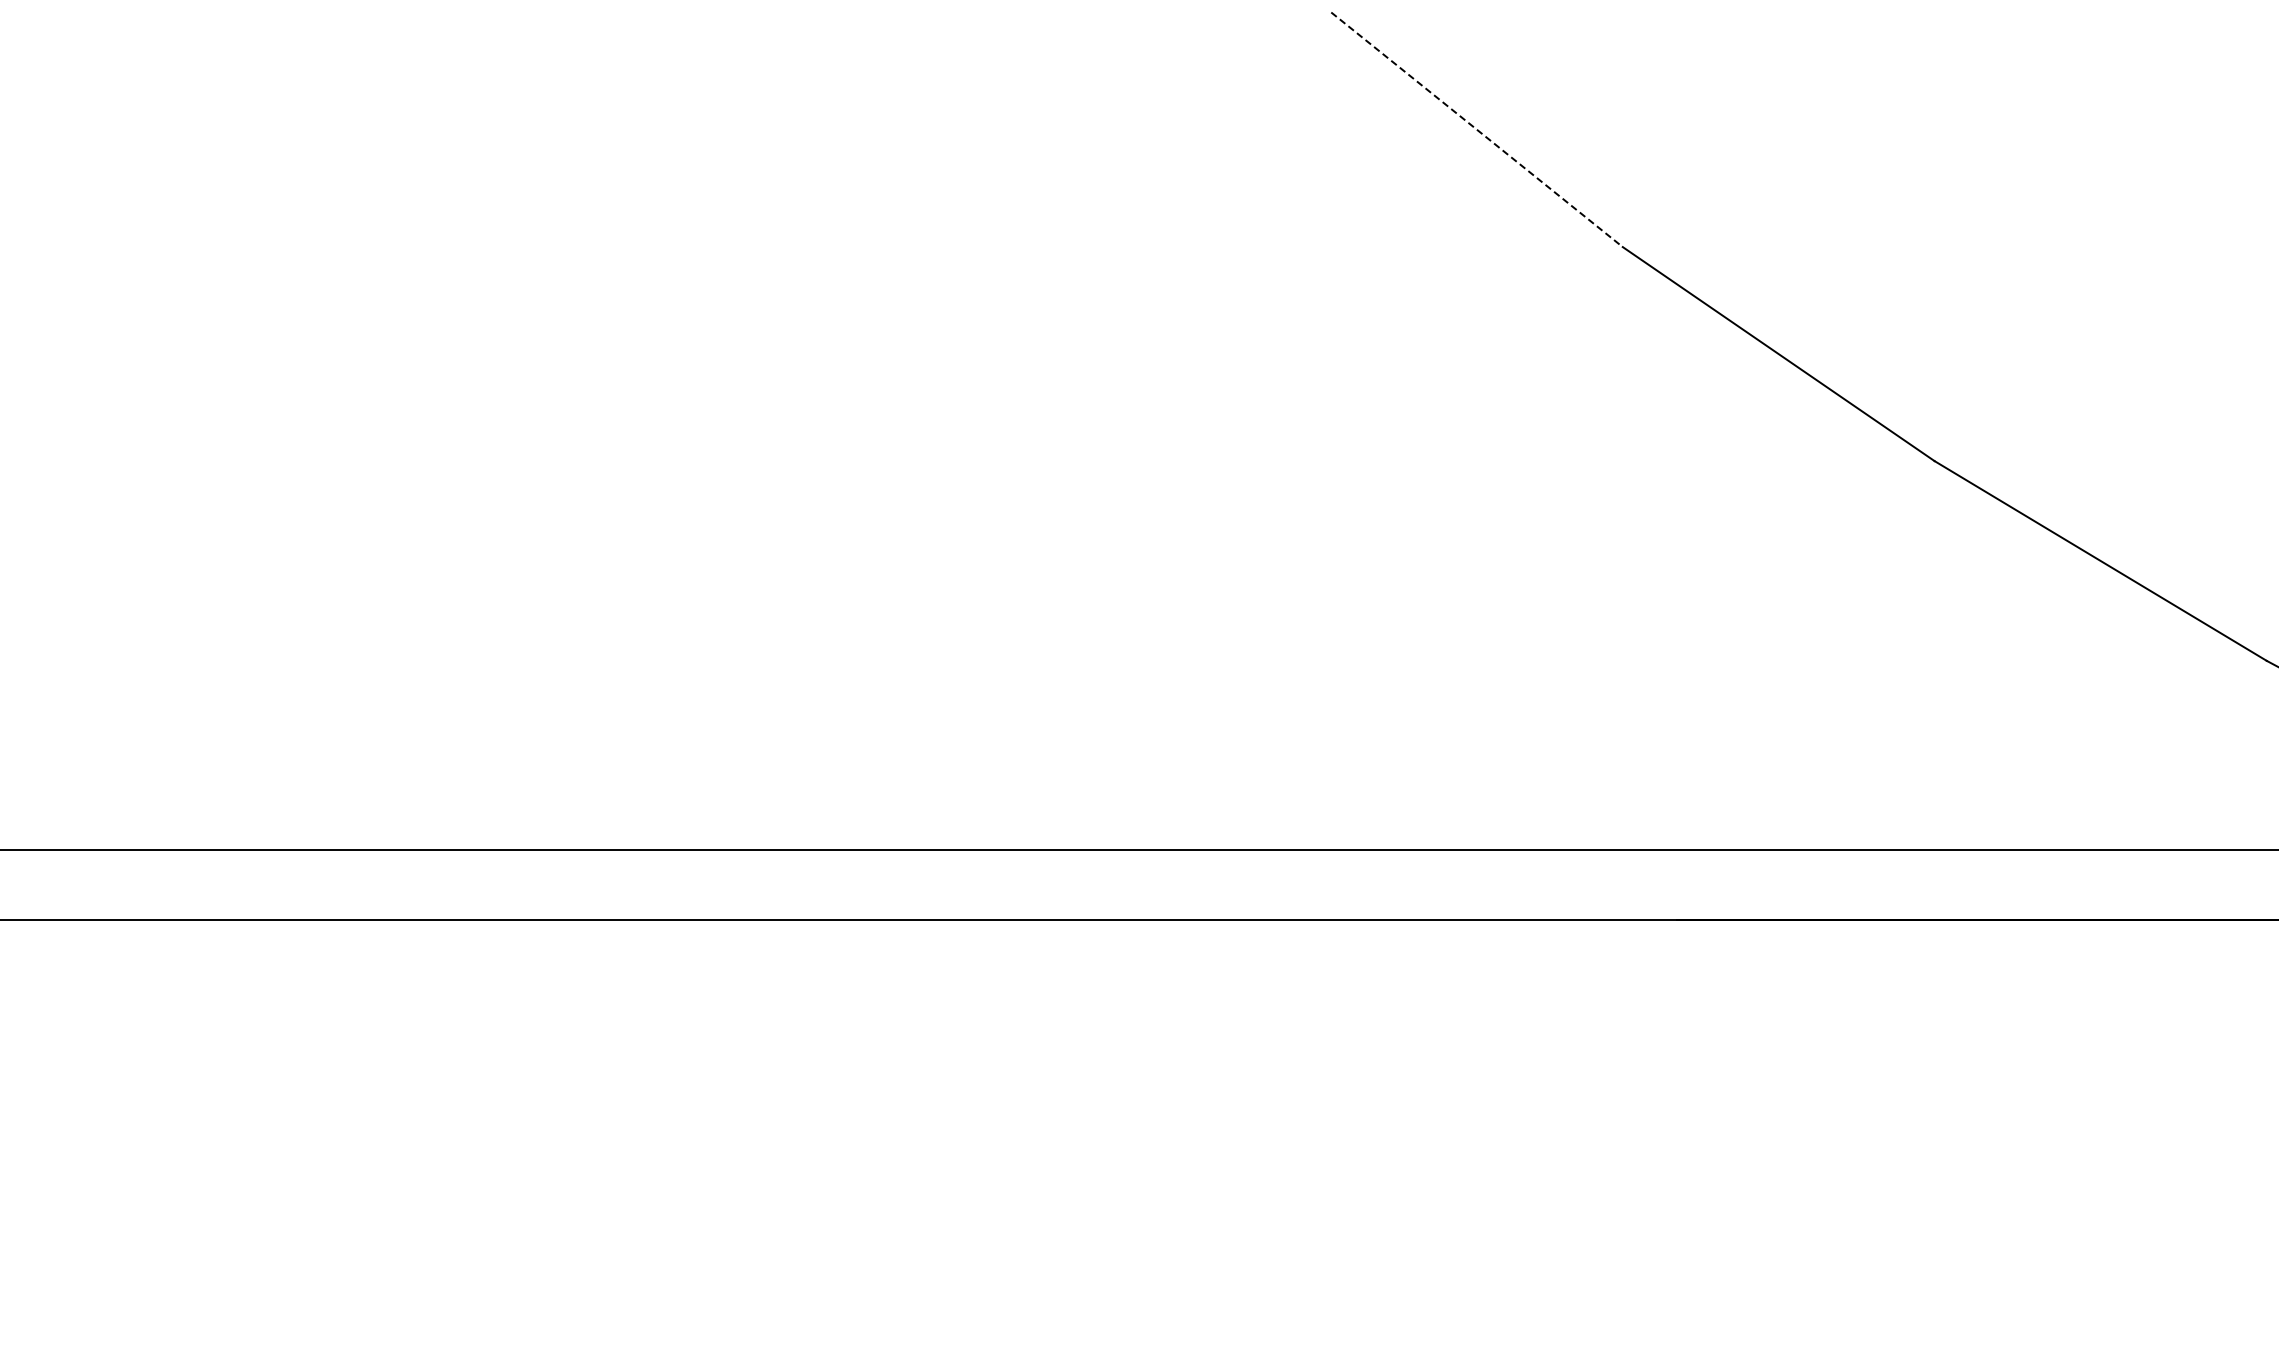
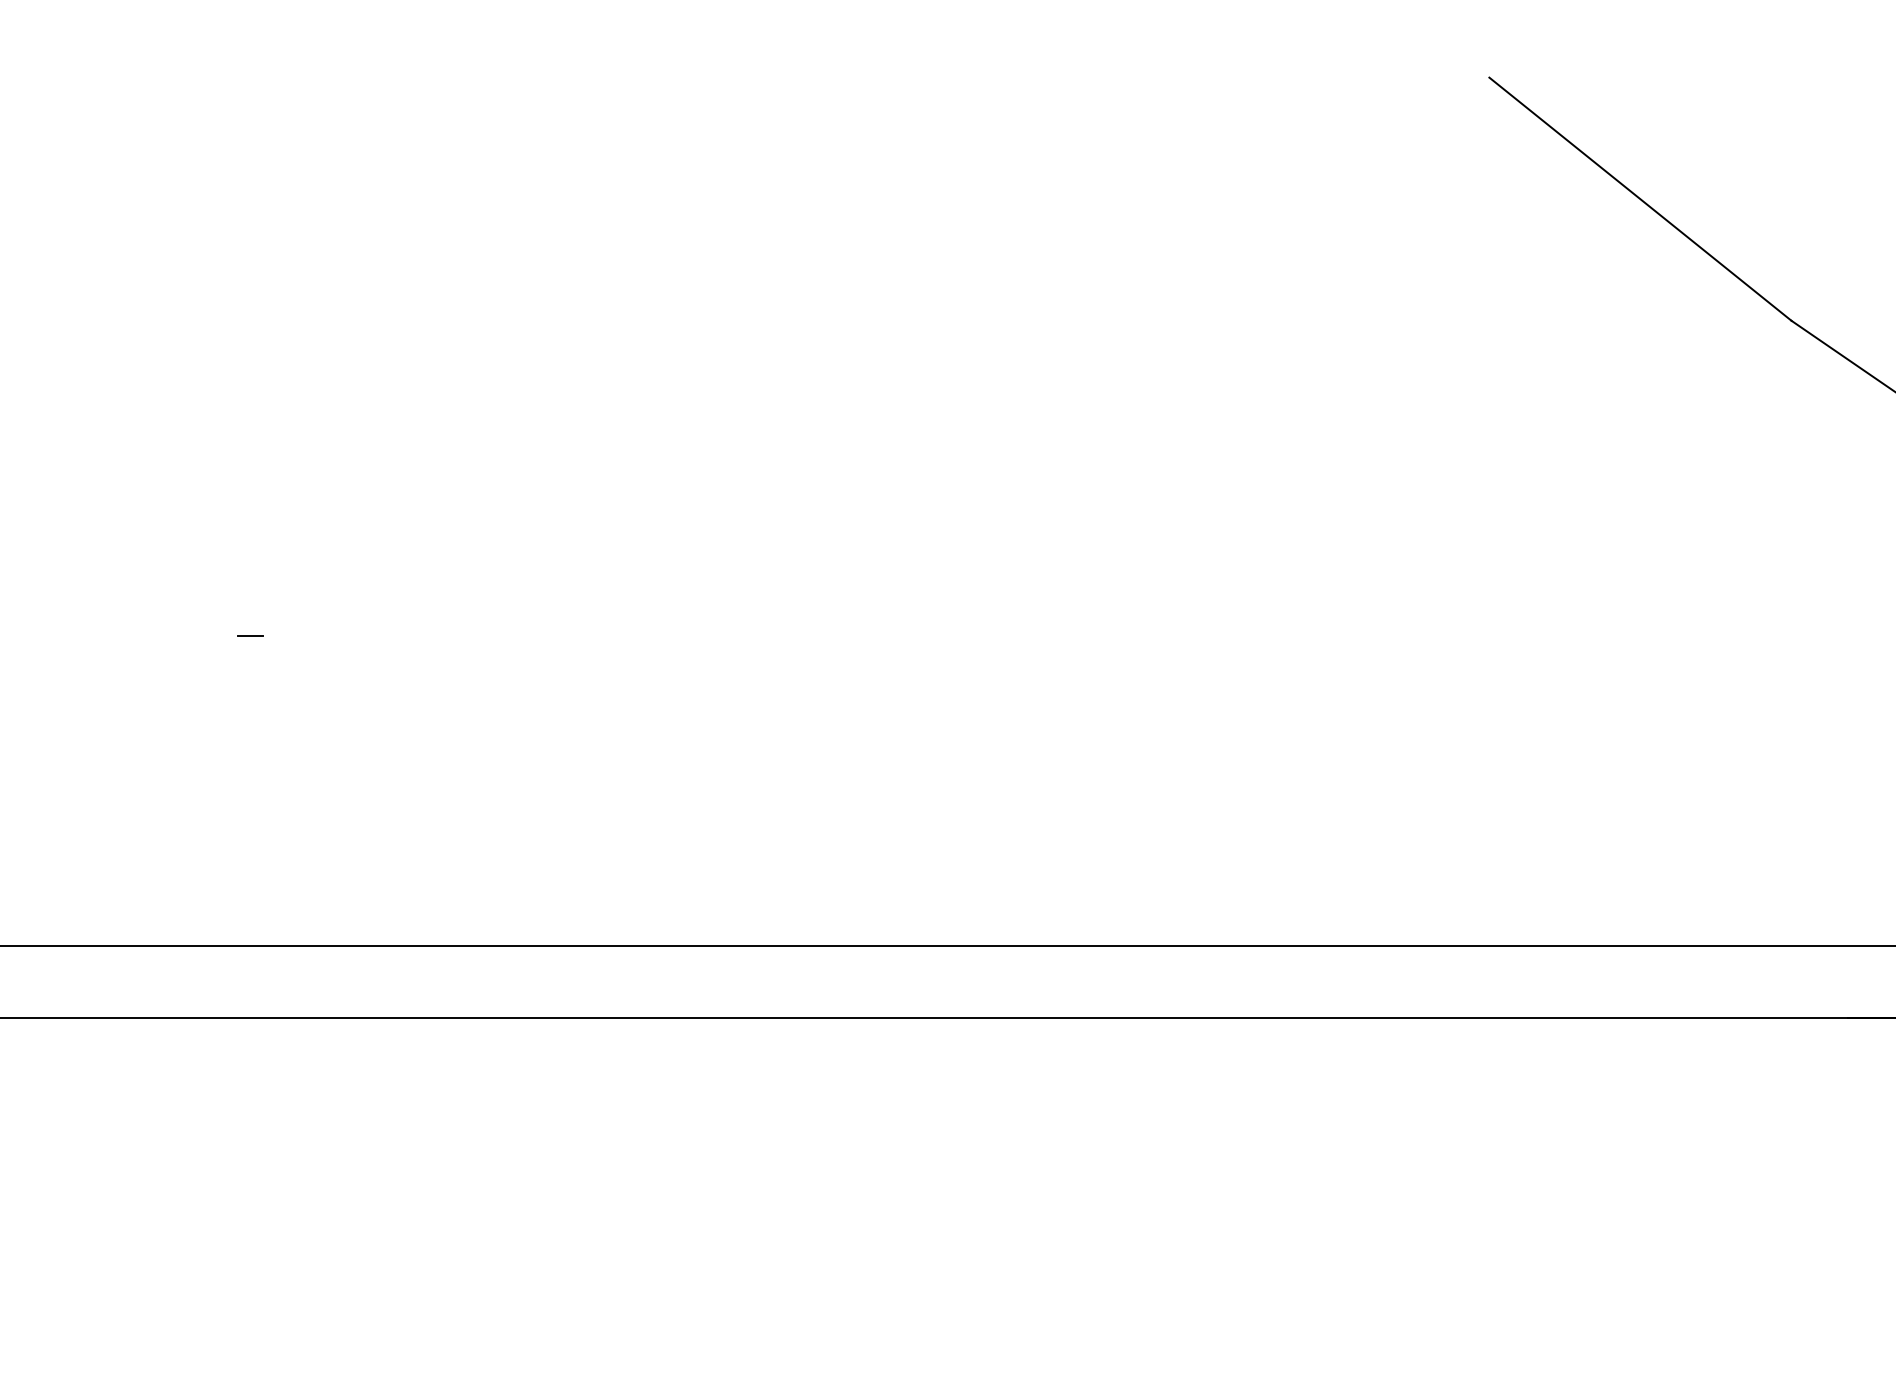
line: (1477, 130) -> (1640, 199), dashed -> solid
line: (135, 551) -> (249, 636), added

